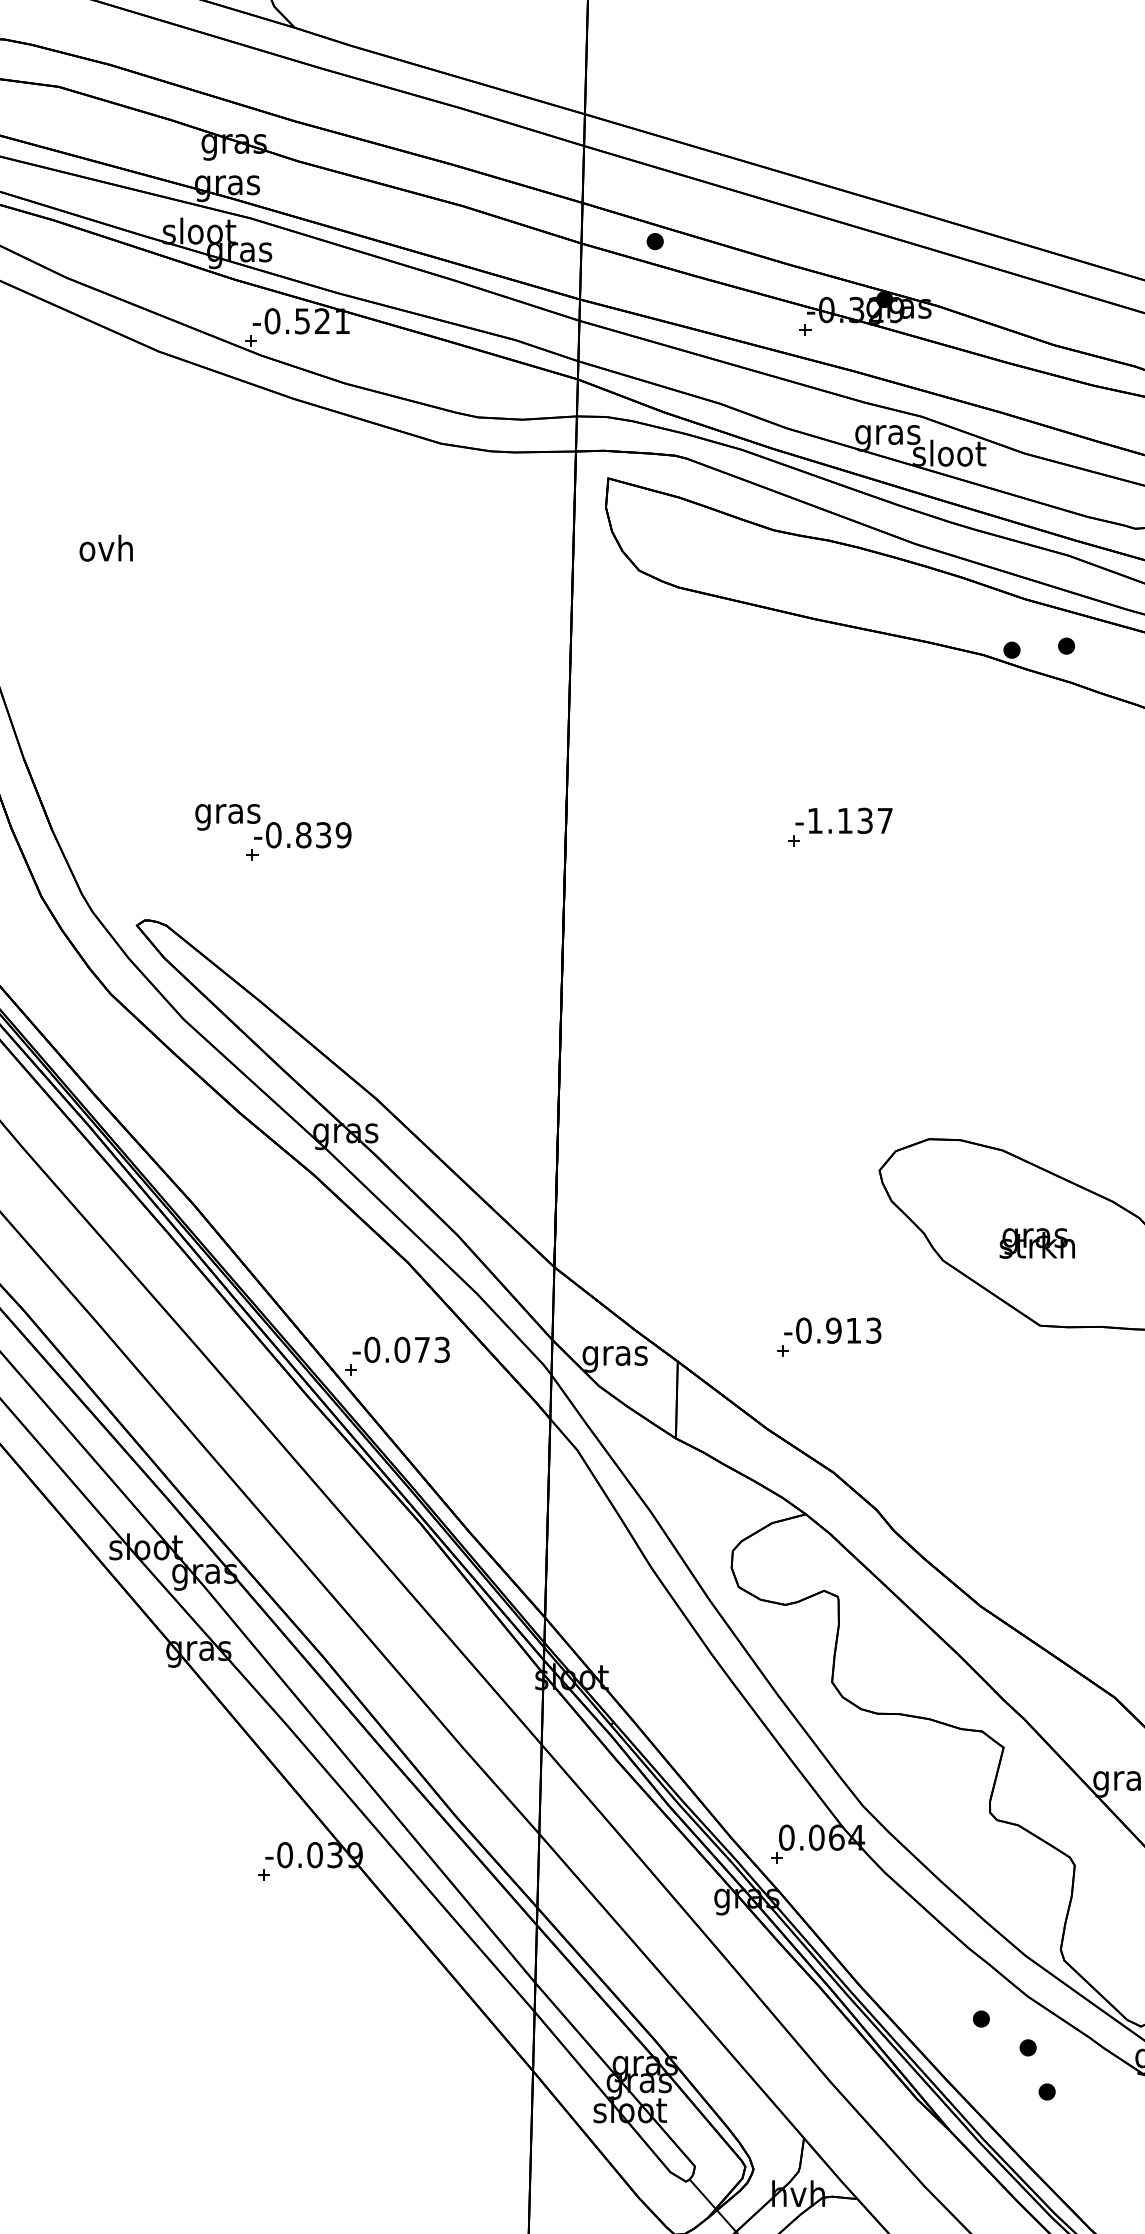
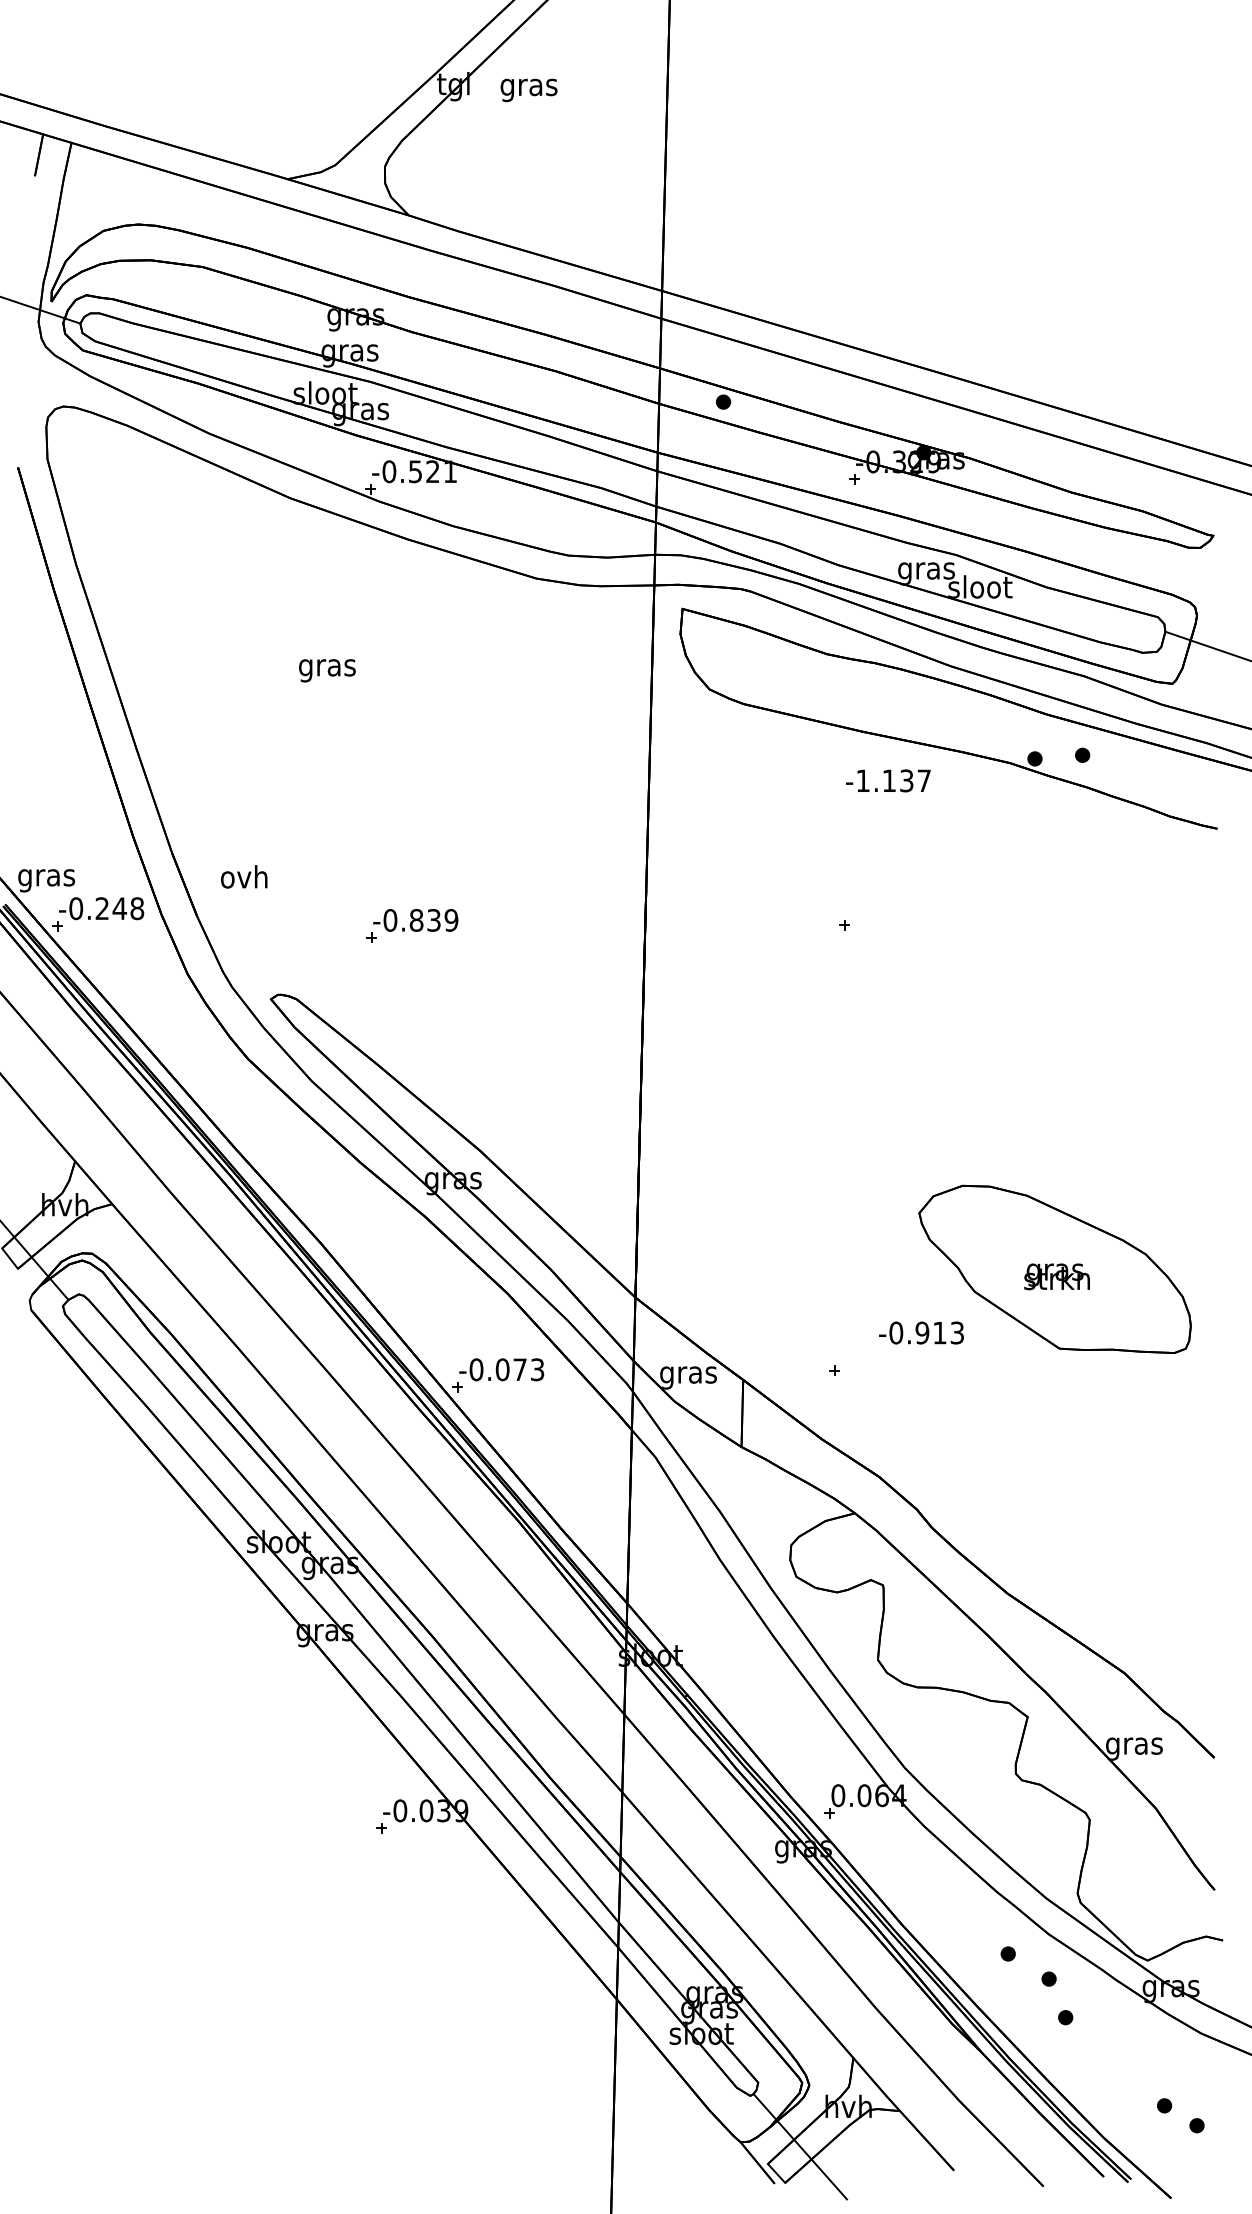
text: (106, 547) -> (244, 876), moved
text: (227, 816) -> (327, 670), moved
text: (844, 820) -> (888, 780), moved
text: (832, 1330) -> (921, 1332), moved

